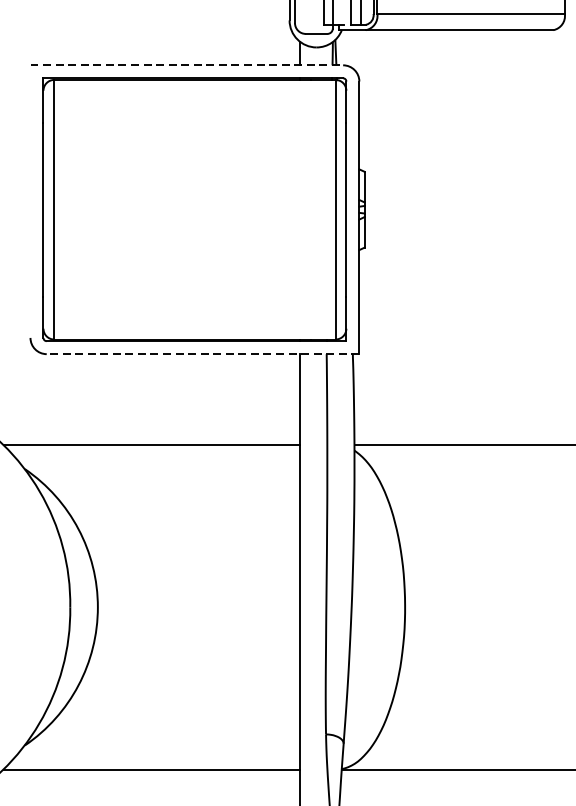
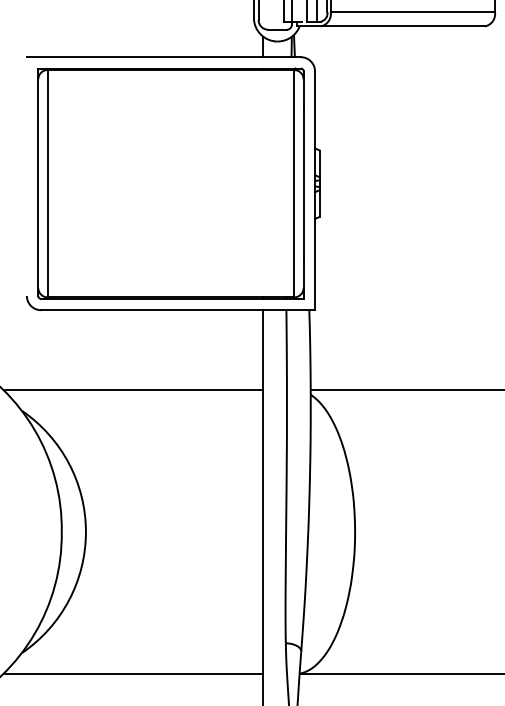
line: (186, 65) -> (163, 57), dashed -> solid
line: (203, 354) -> (178, 310), dashed -> solid

